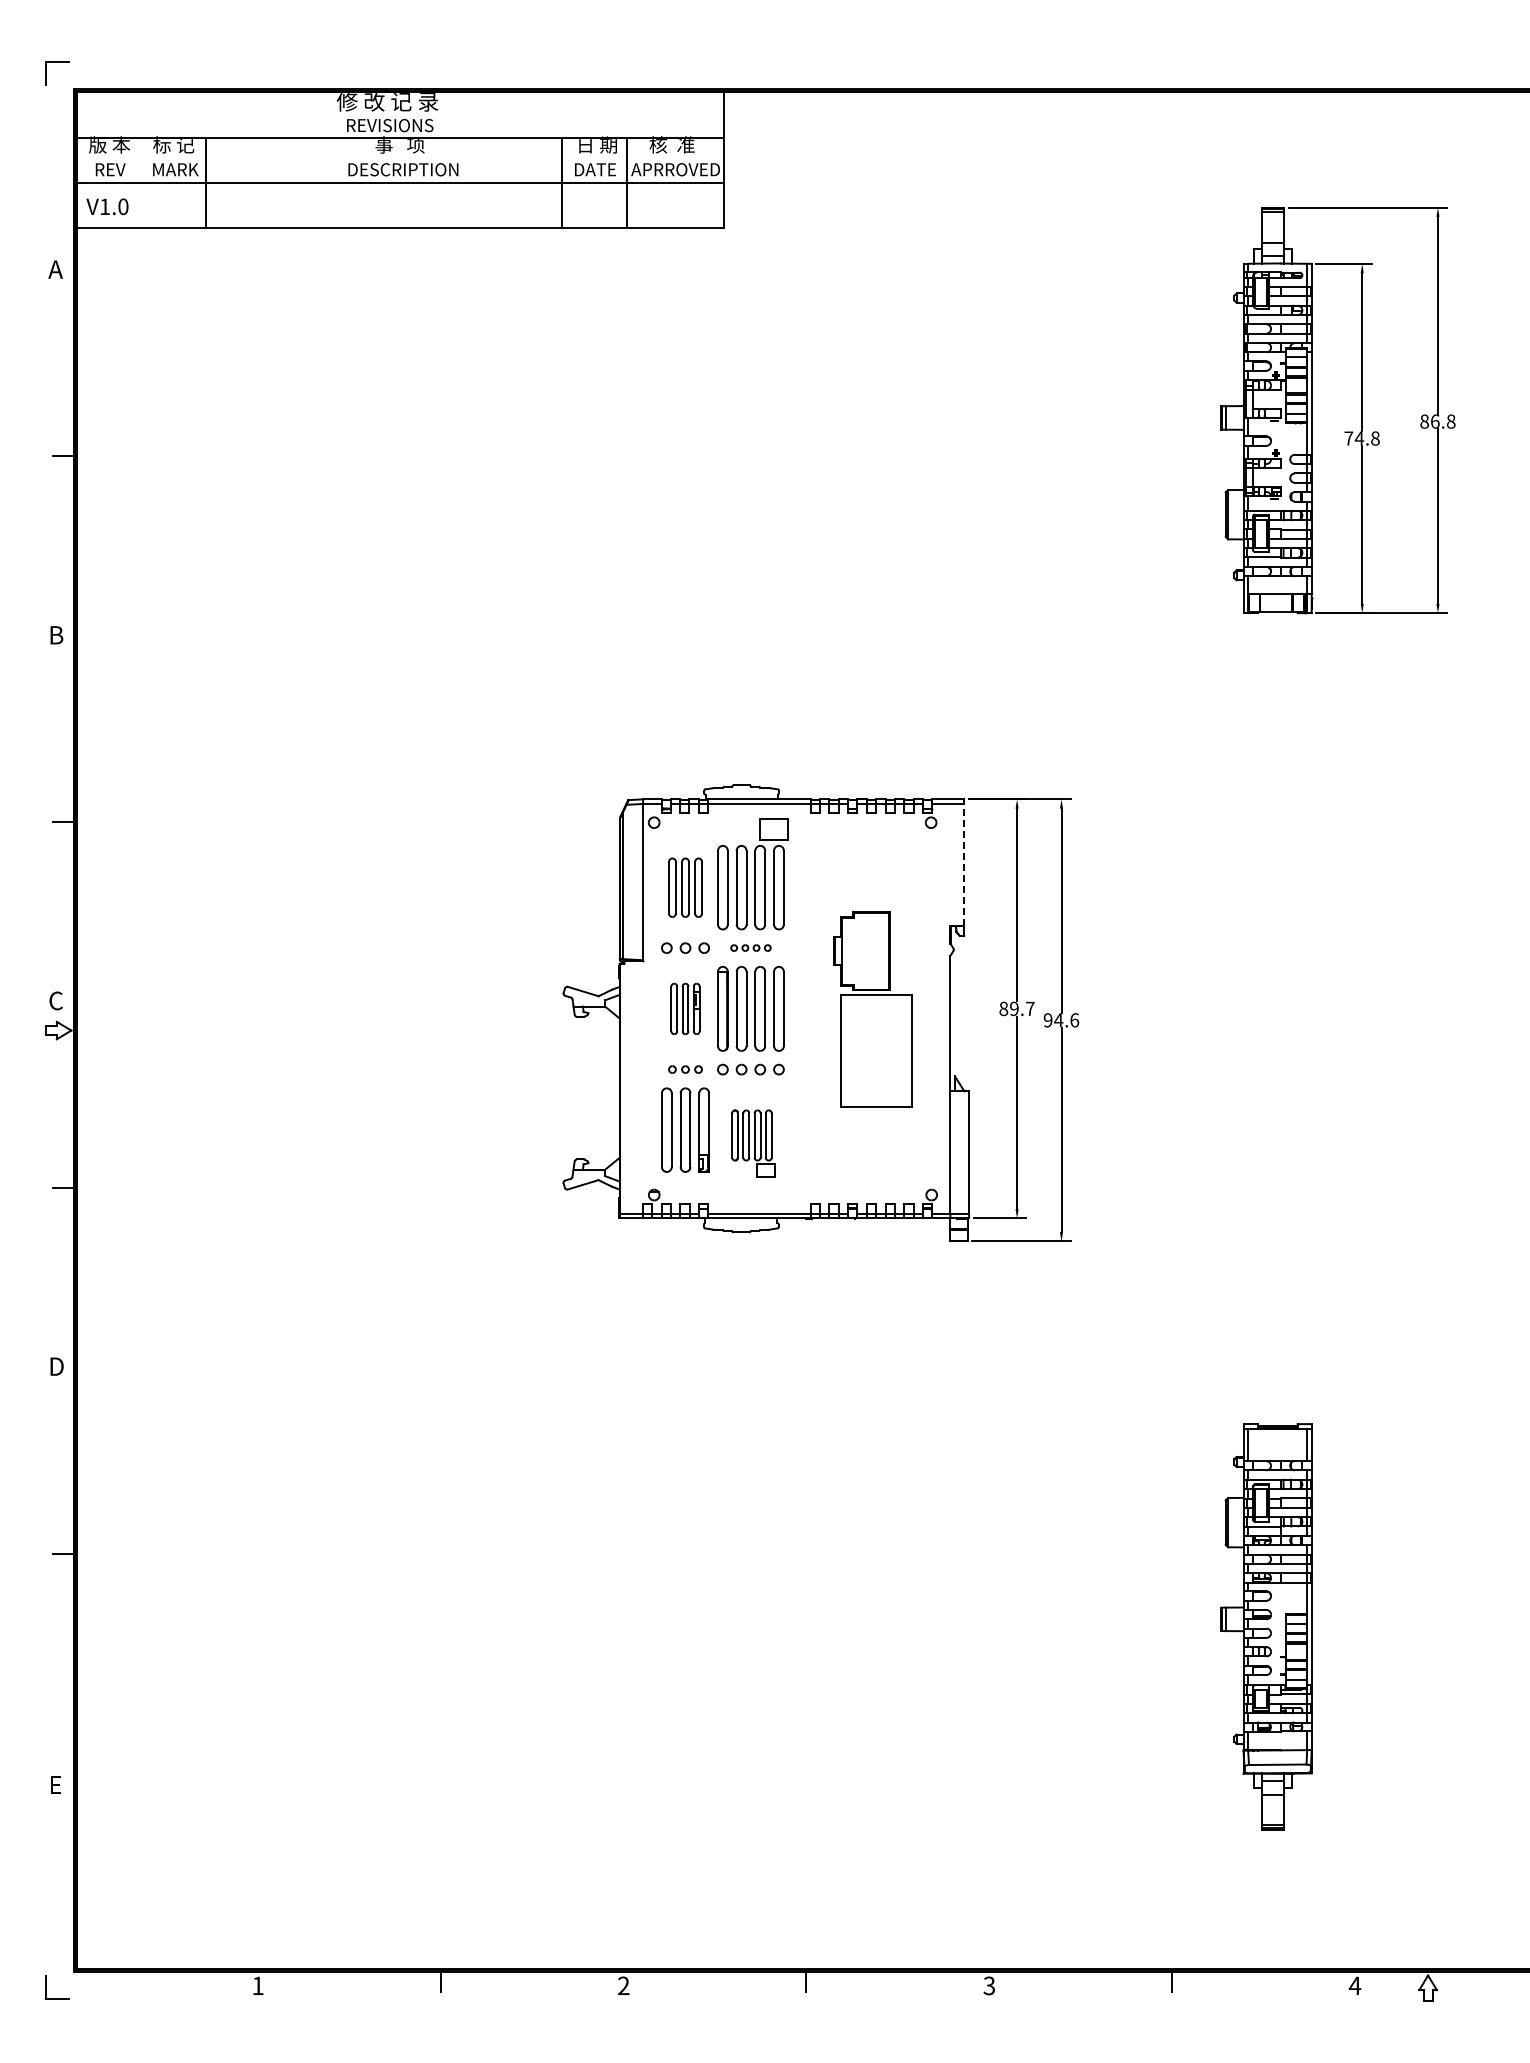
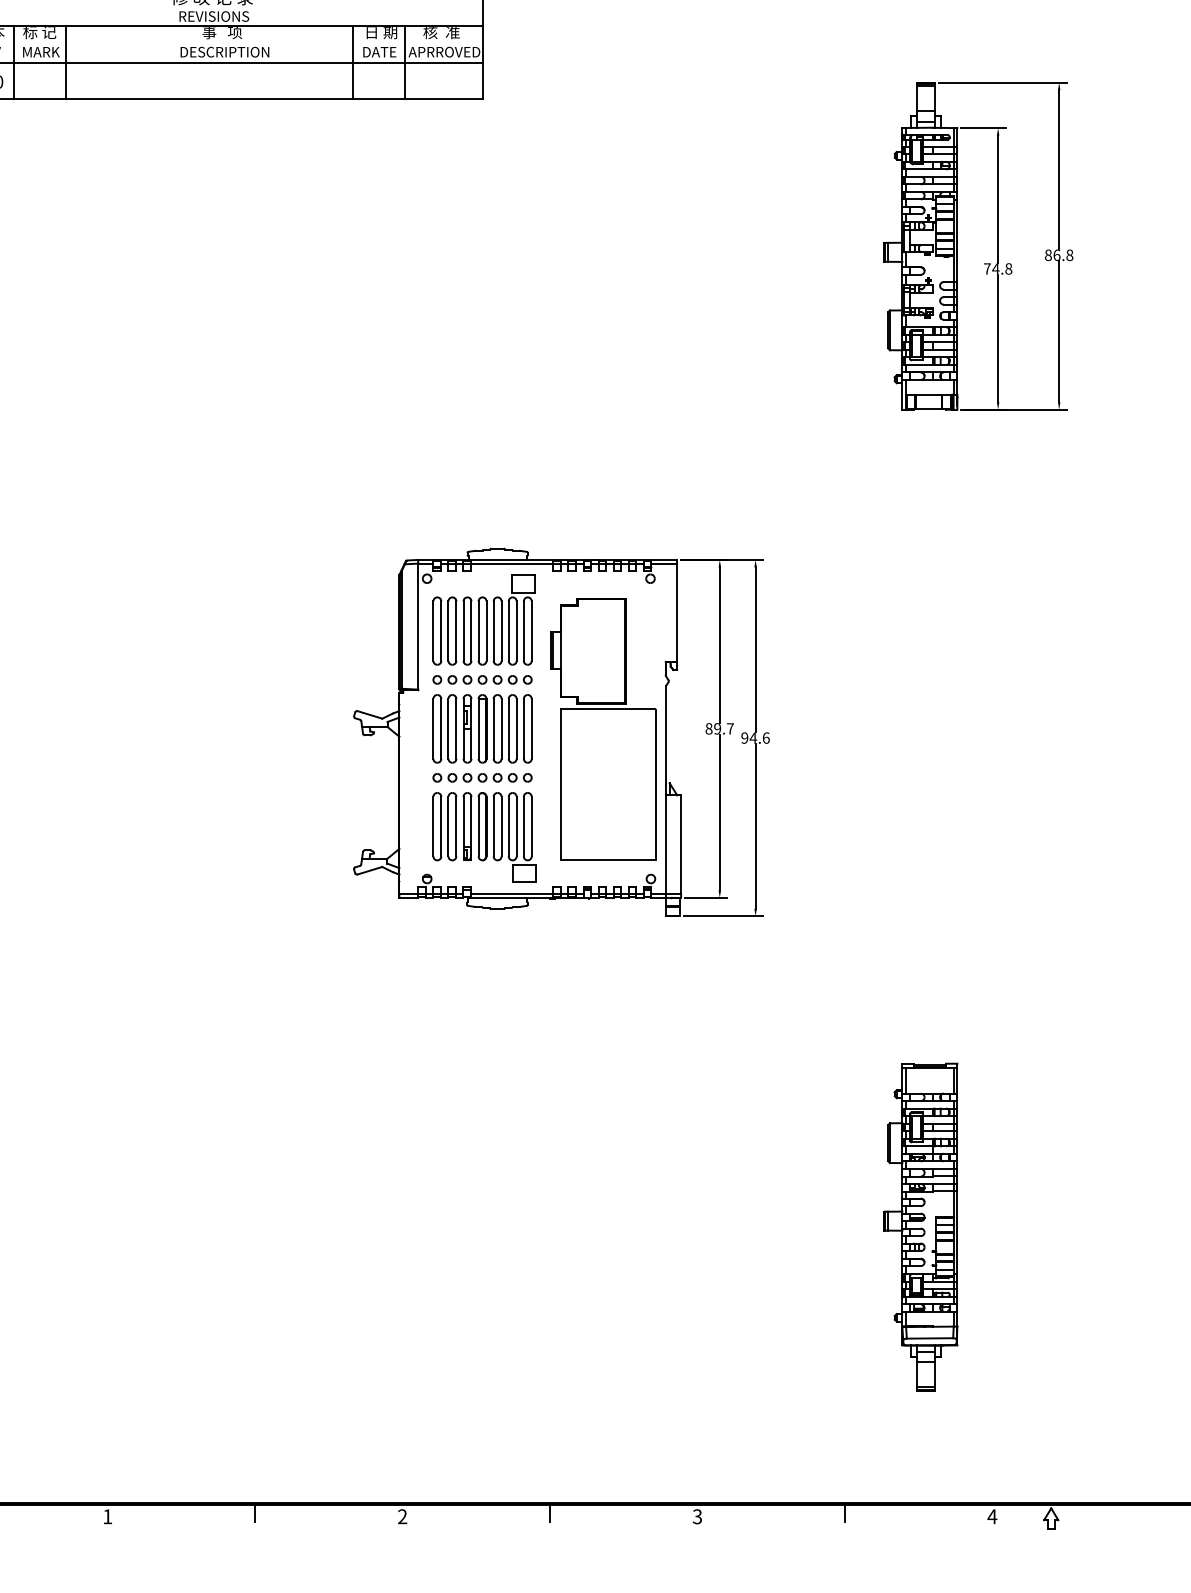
line: (141, 182) -> (13, 62), added
line: (964, 864) -> (677, 612), dashed -> solid
part: (685, 887) -> (452, 630), size x1.43
part: (750, 947) -> (504, 679), size x1.67
part: (685, 1008) -> (452, 728), size x1.67
part: (872, 1009) -> (603, 729), size x1.67
part: (685, 1069) -> (452, 777), size x1.43
part: (753, 1143) -> (507, 837), size x1.67

